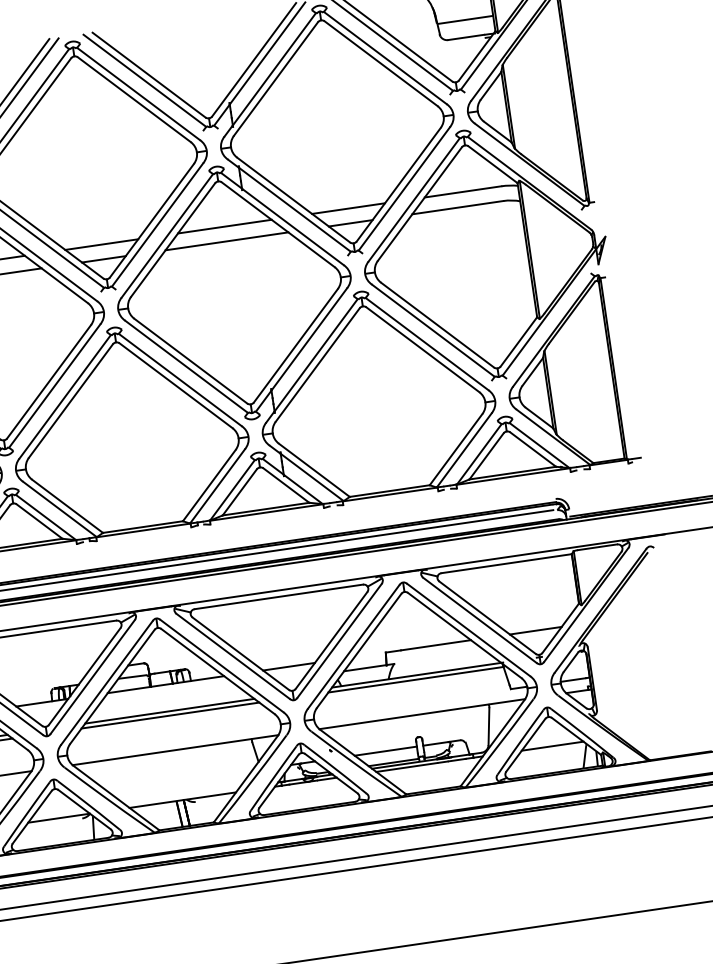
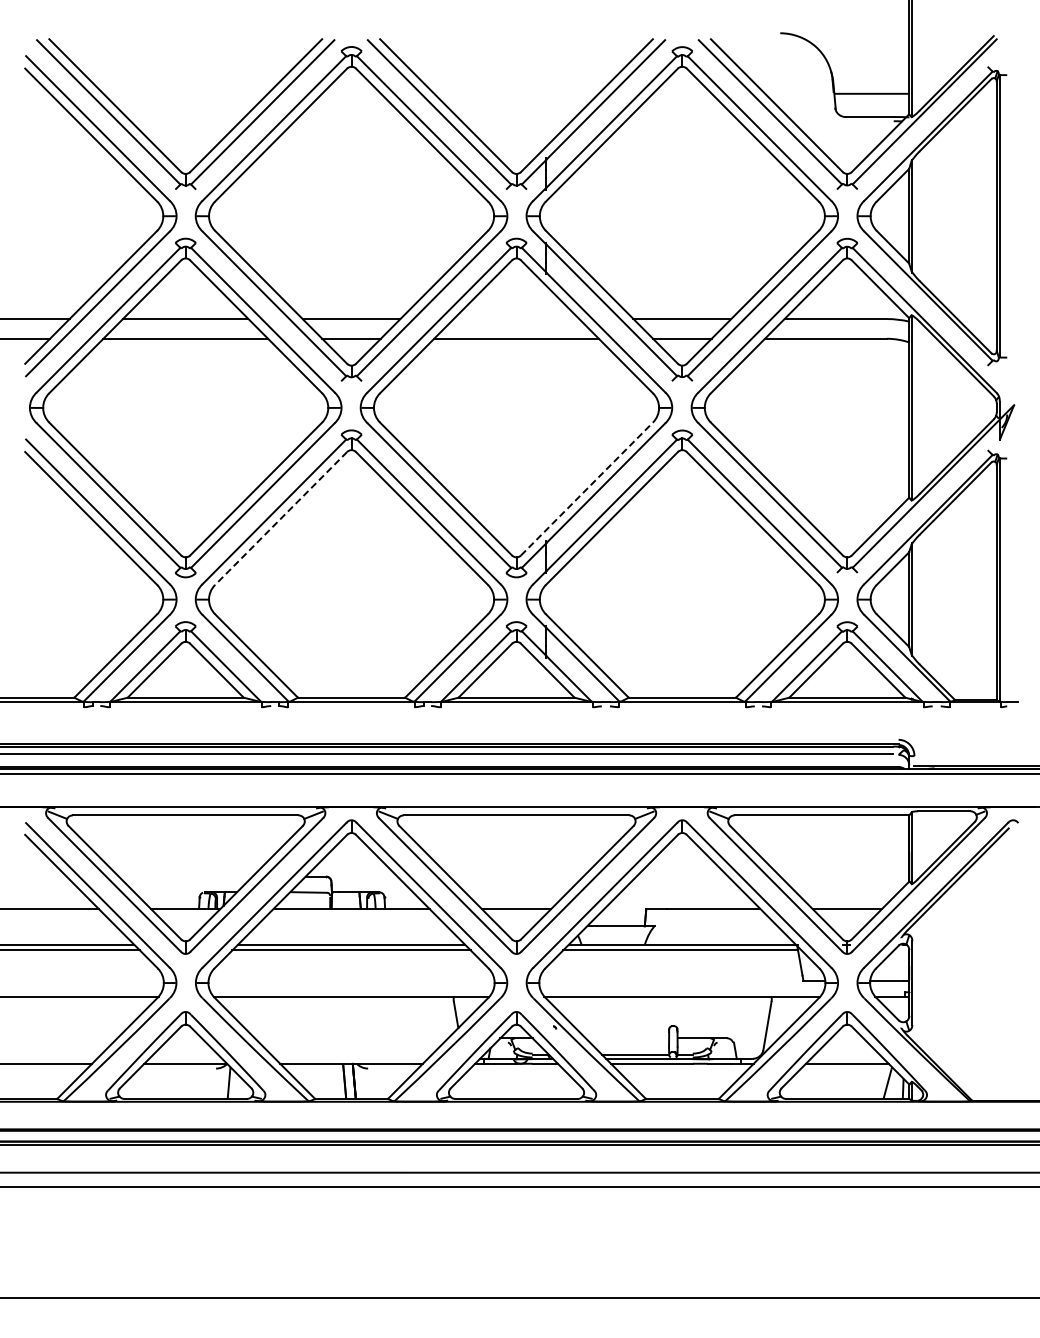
line: (224, 226) -> (516, 319), removed
line: (295, 346) -> (586, 489), solid -> dashed
line: (71, 401) -> (281, 518), solid -> dashed
line: (385, 751) -> (627, 1038), removed

